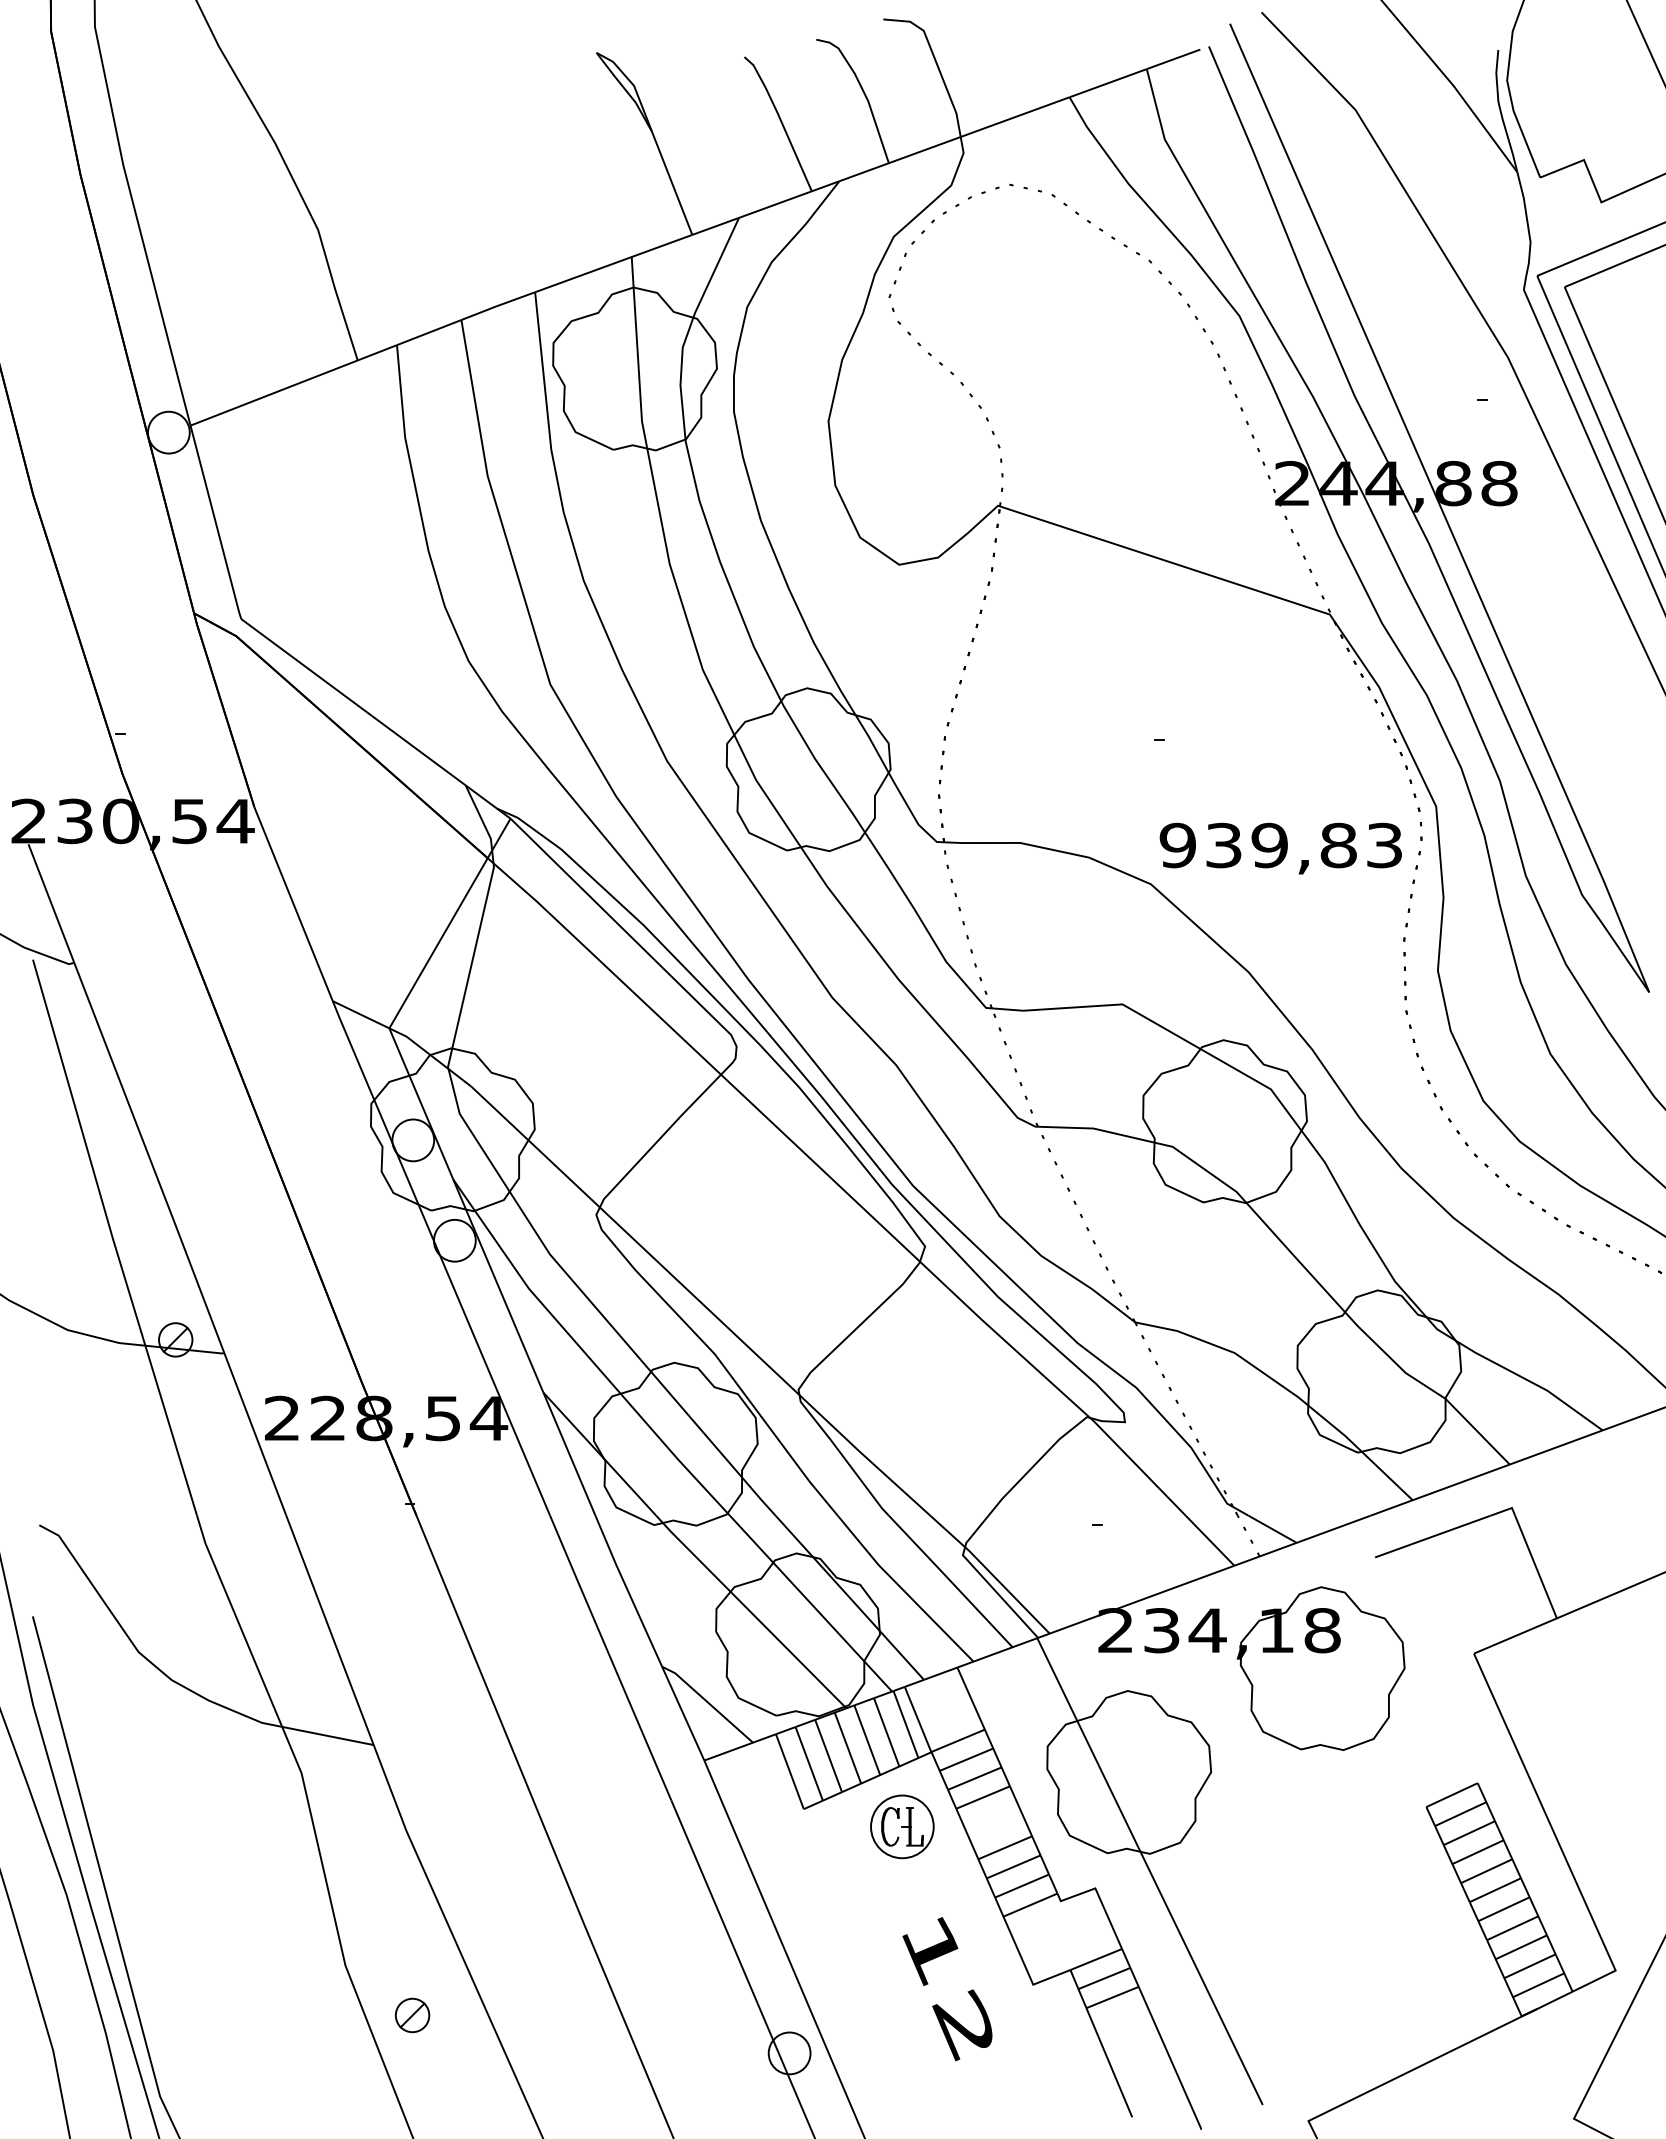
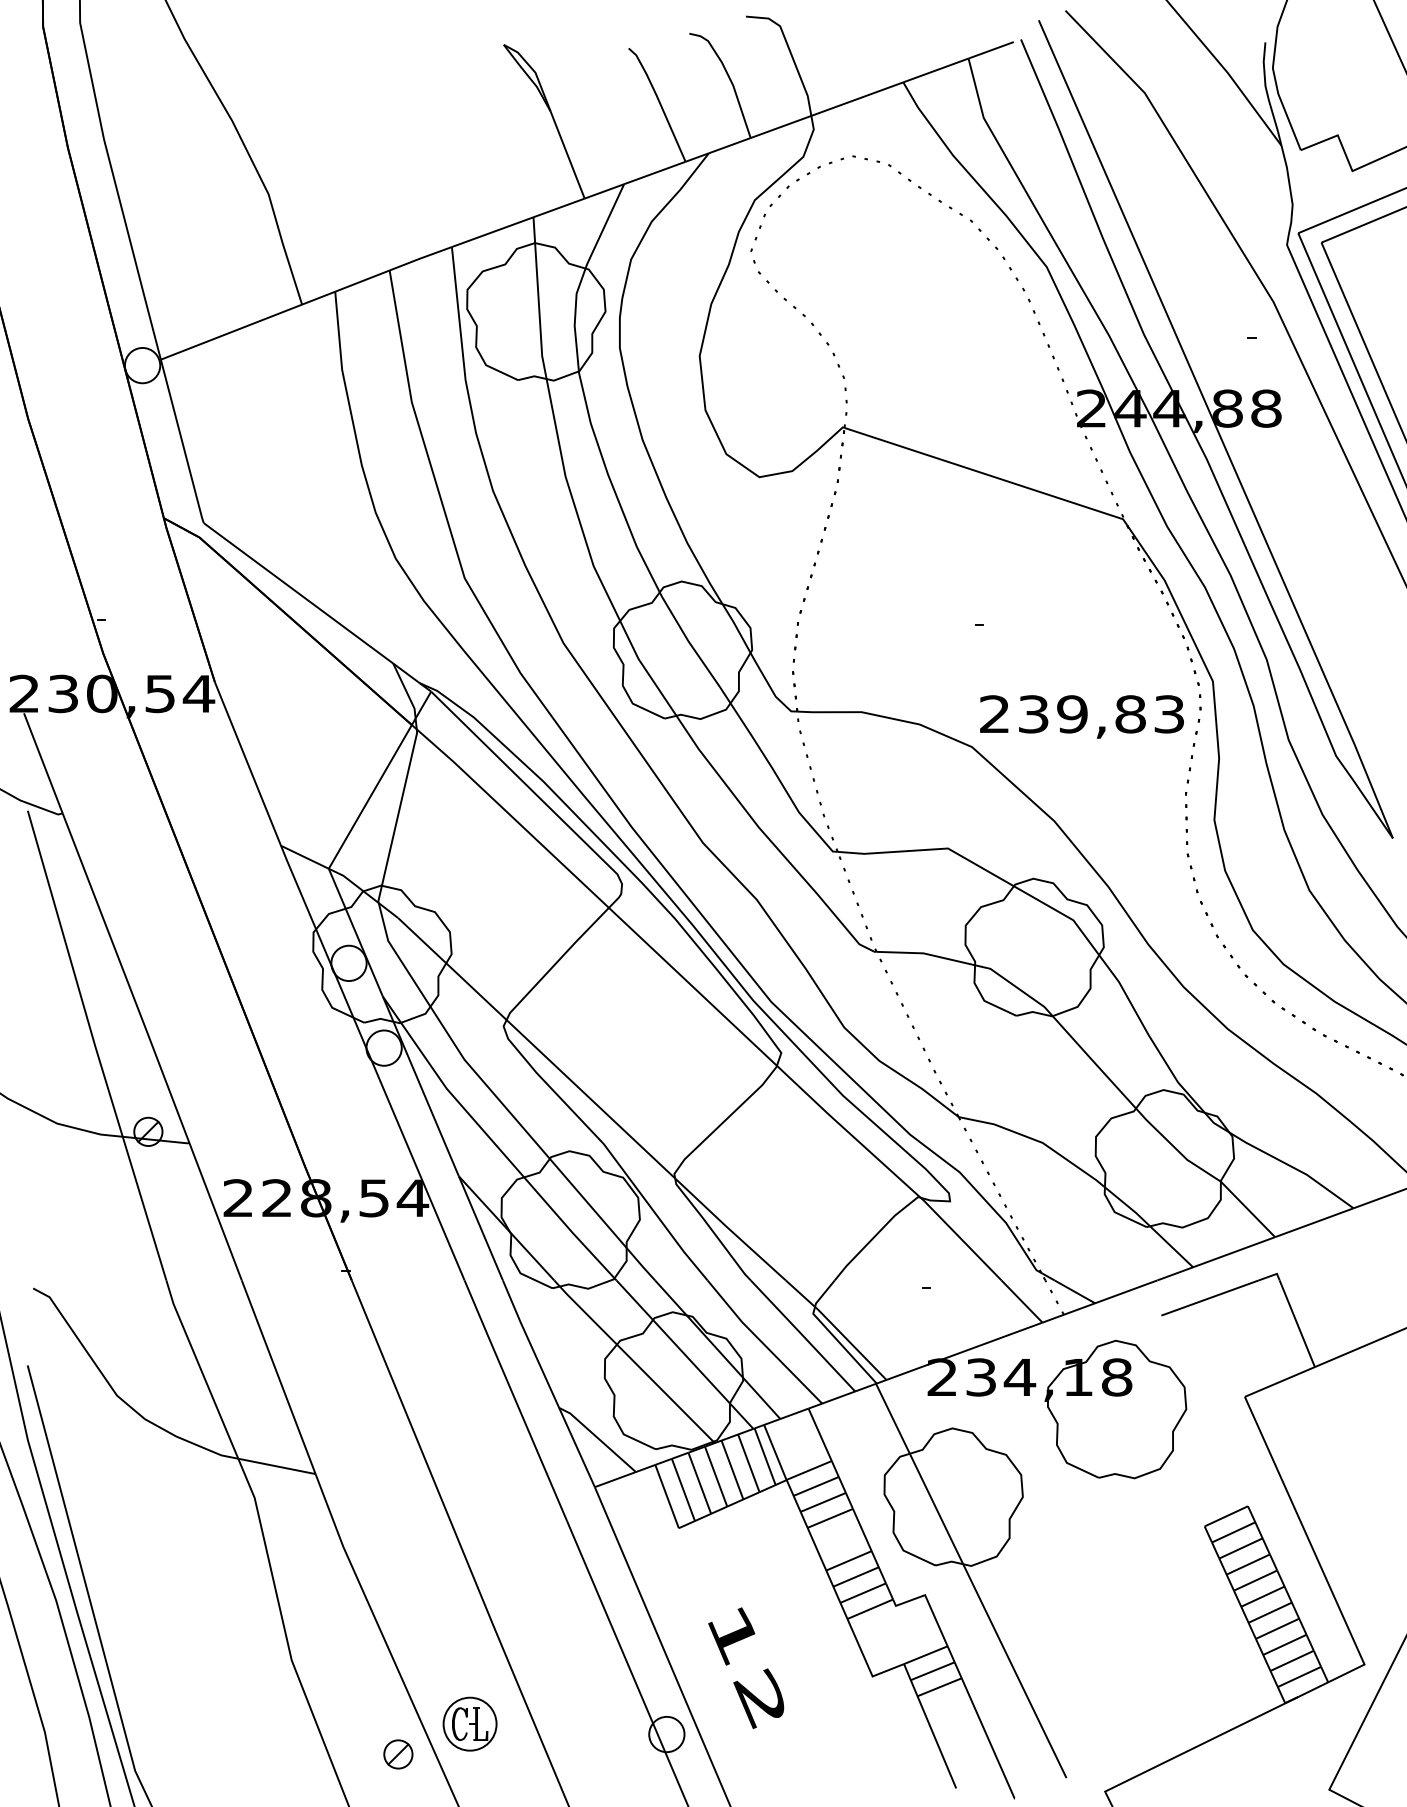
text: (1177, 845) -> (994, 714), 939,83 -> 239,83
part: (901, 1826) -> (469, 1723), moved
text: (947, 1988) -> (746, 1667), moved
part: (412, 2015) -> (398, 1754), moved

